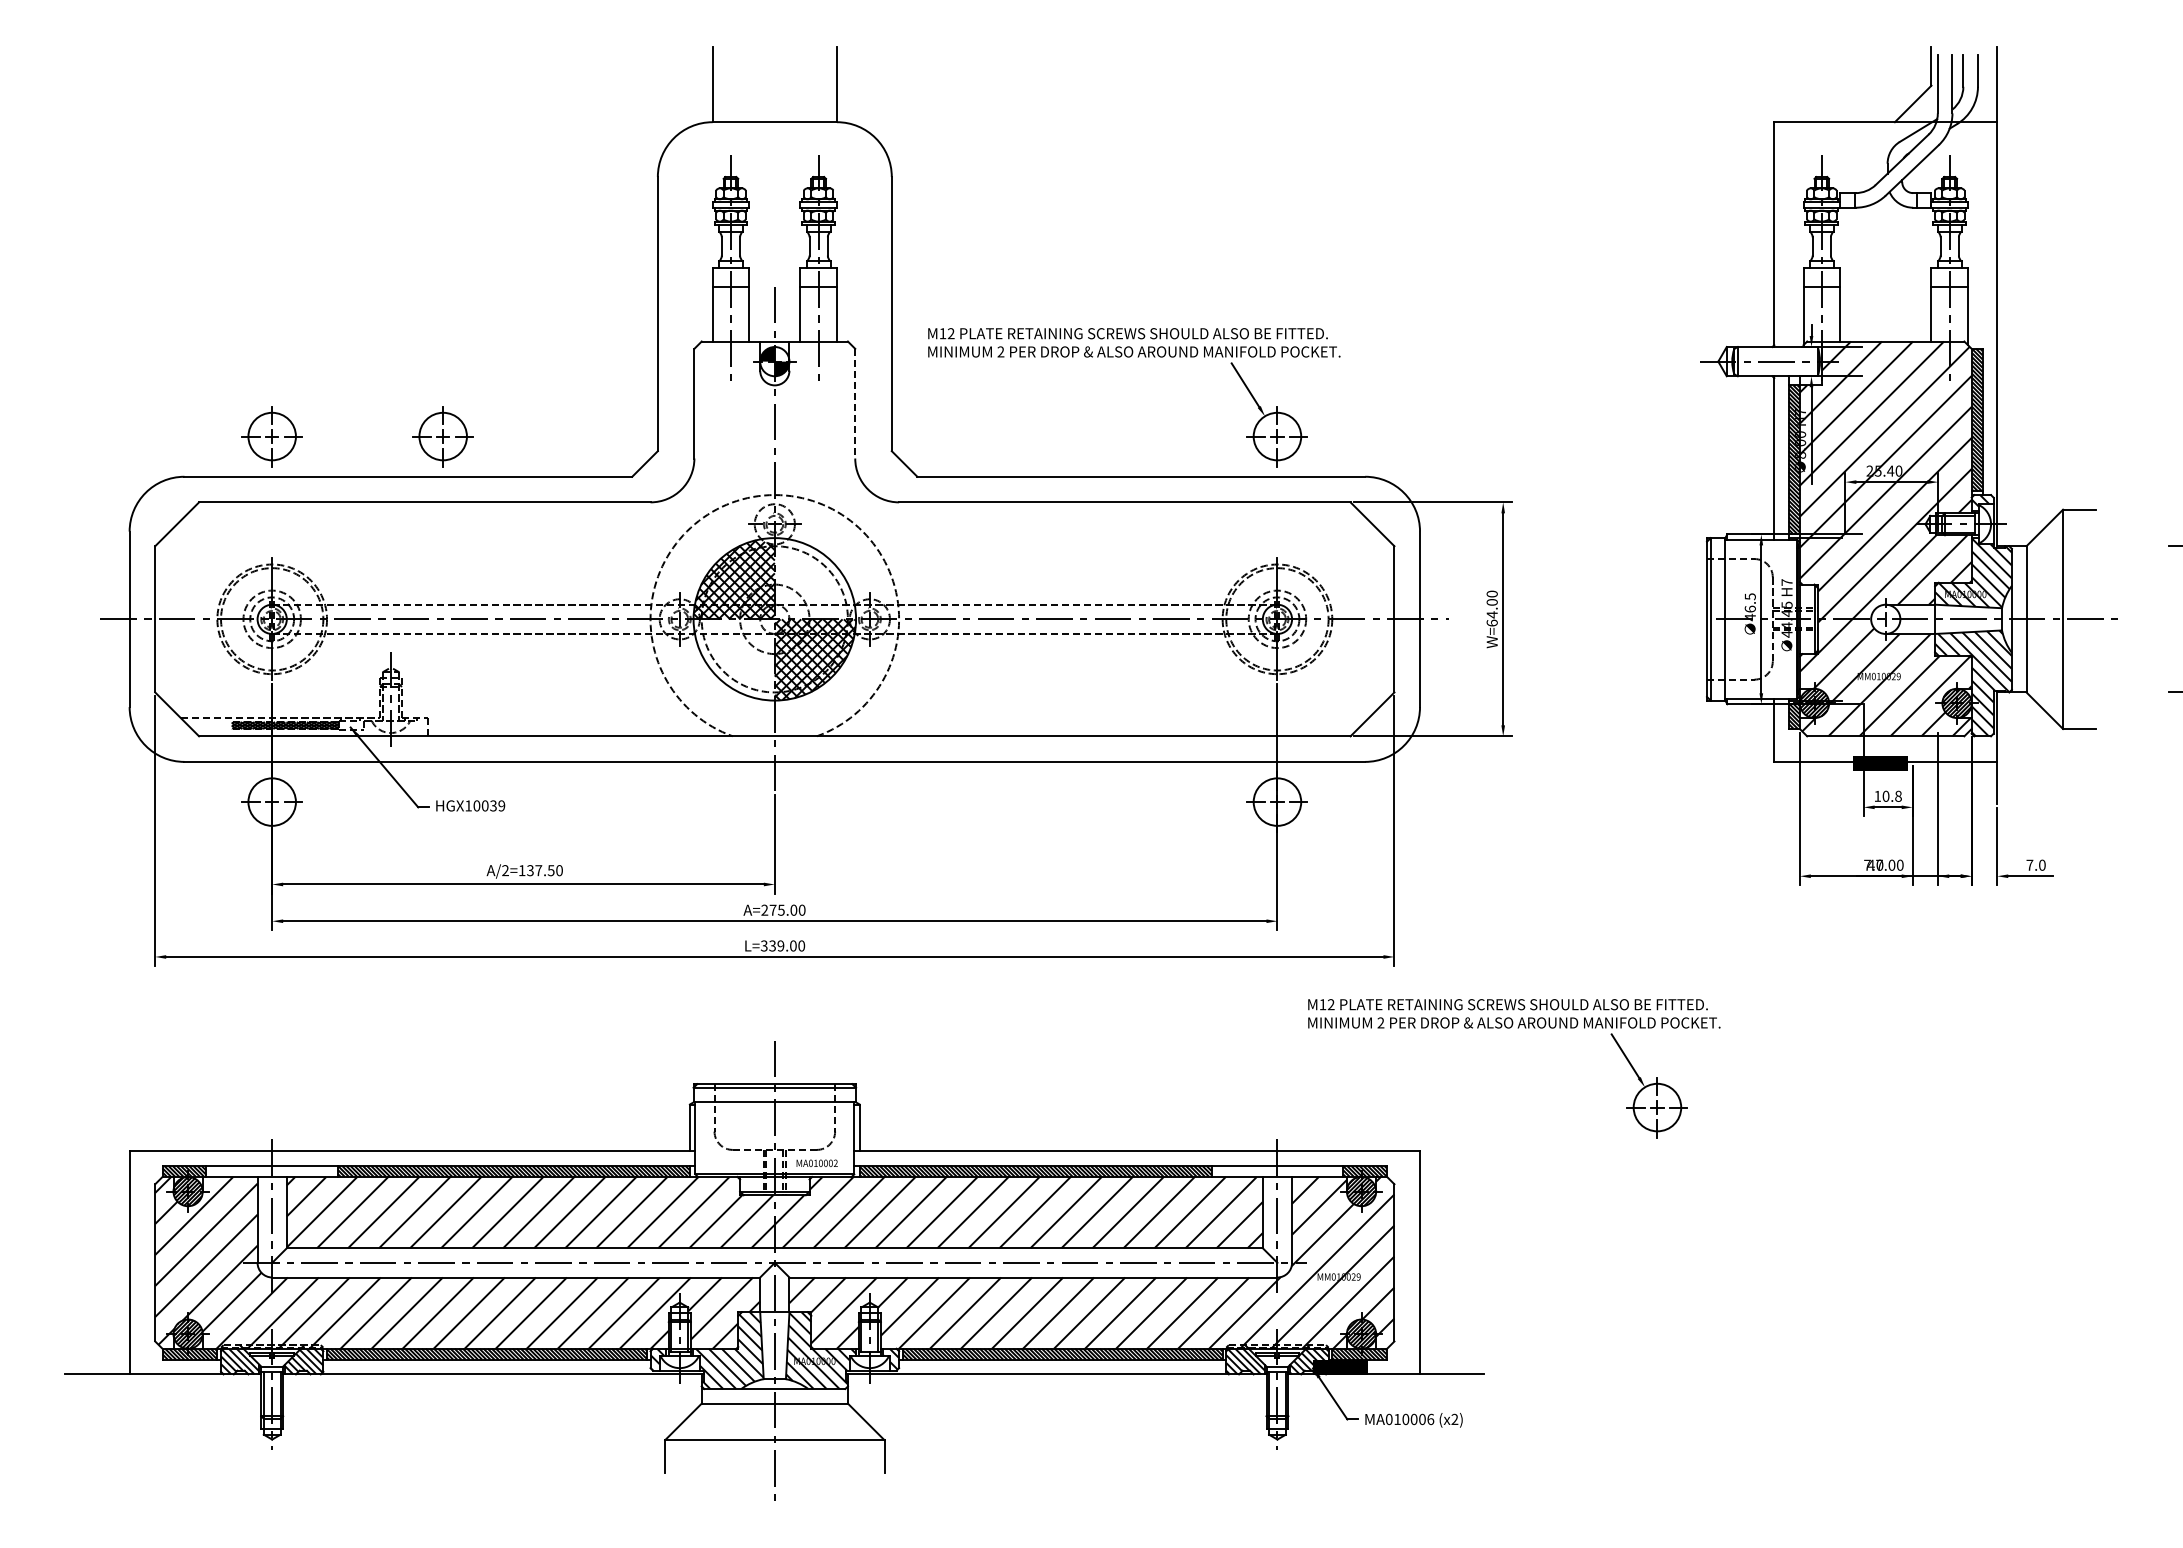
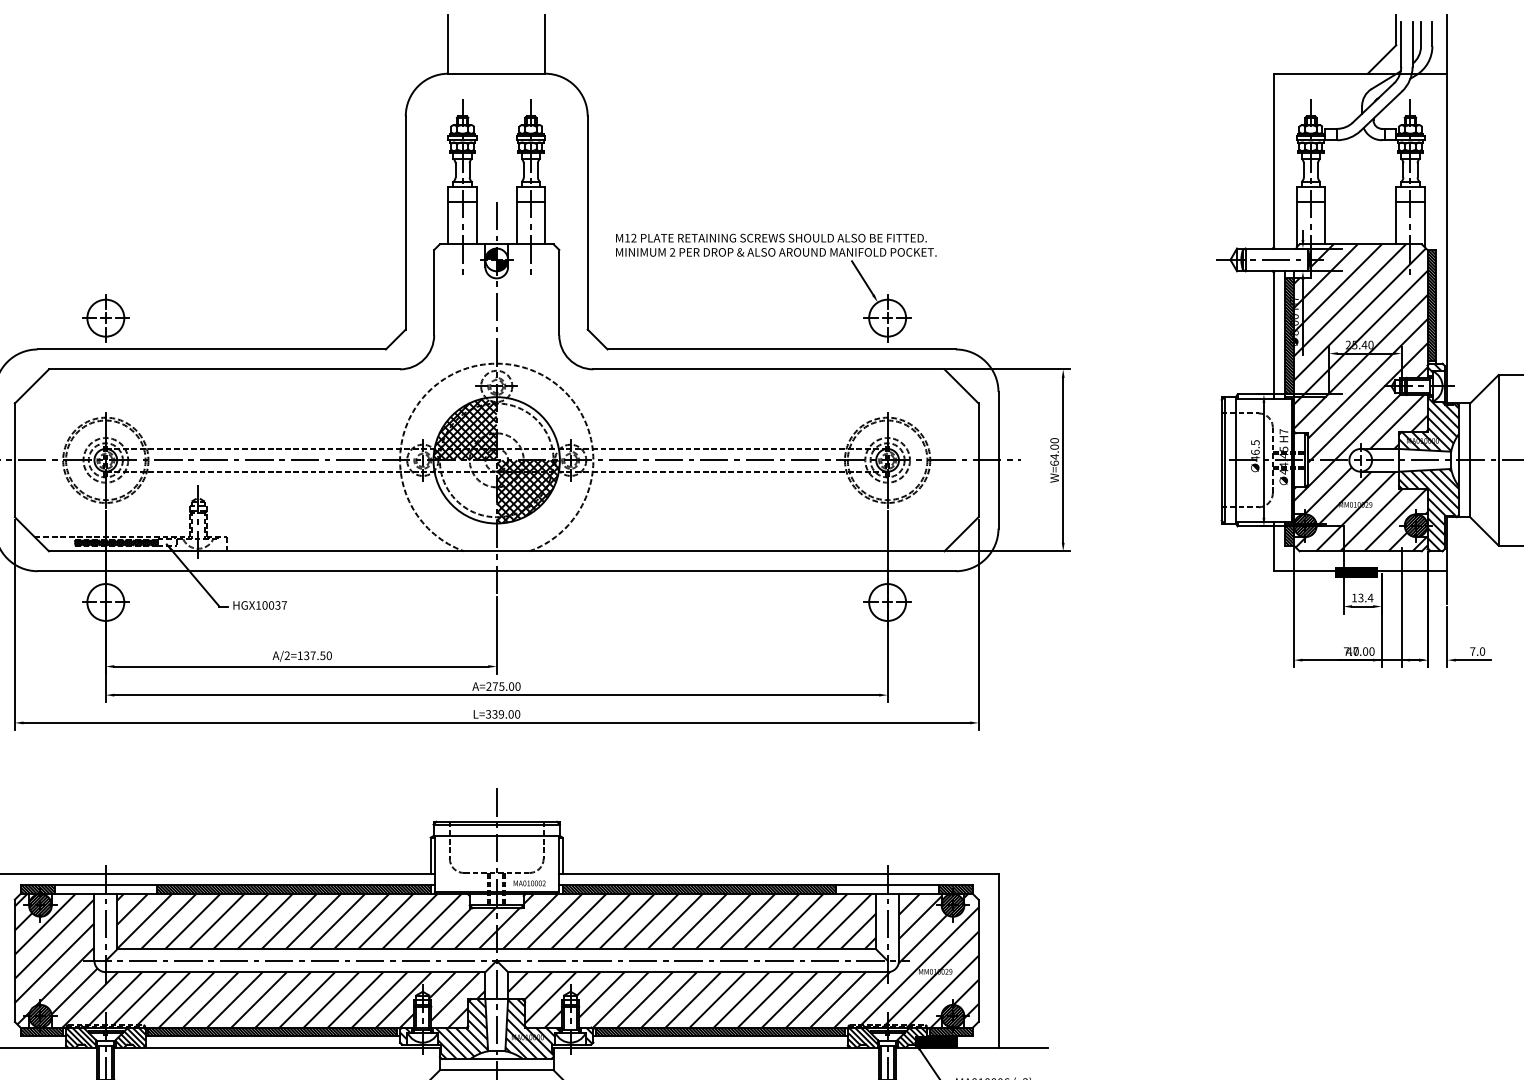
line: (855, 403) -> (559, 292), dashed -> solid
part: (442, 436) -> (238, 318), removed
text: (1892, 795) -> (1365, 597), 10.8 -> 13.4
text: (501, 805) -> (284, 605), HGX10039 -> HGX10037
part: (1517, 1028) -> (1074, 778), removed

